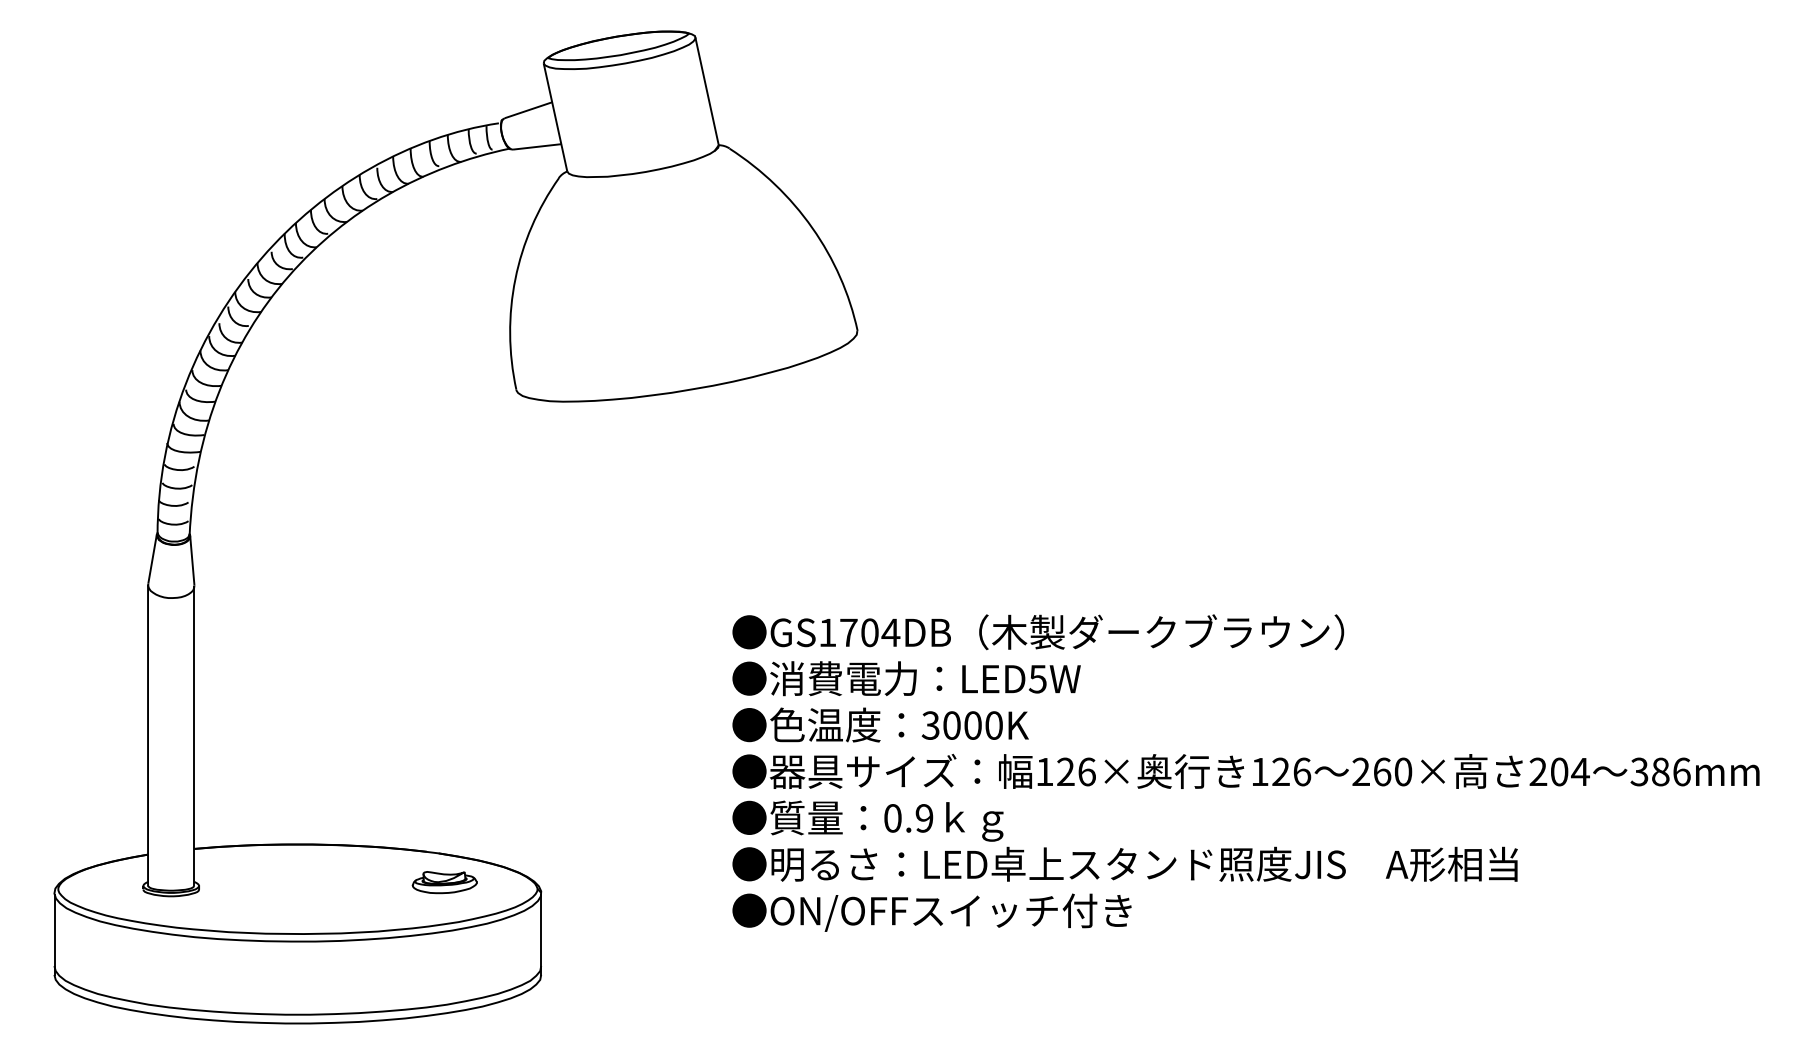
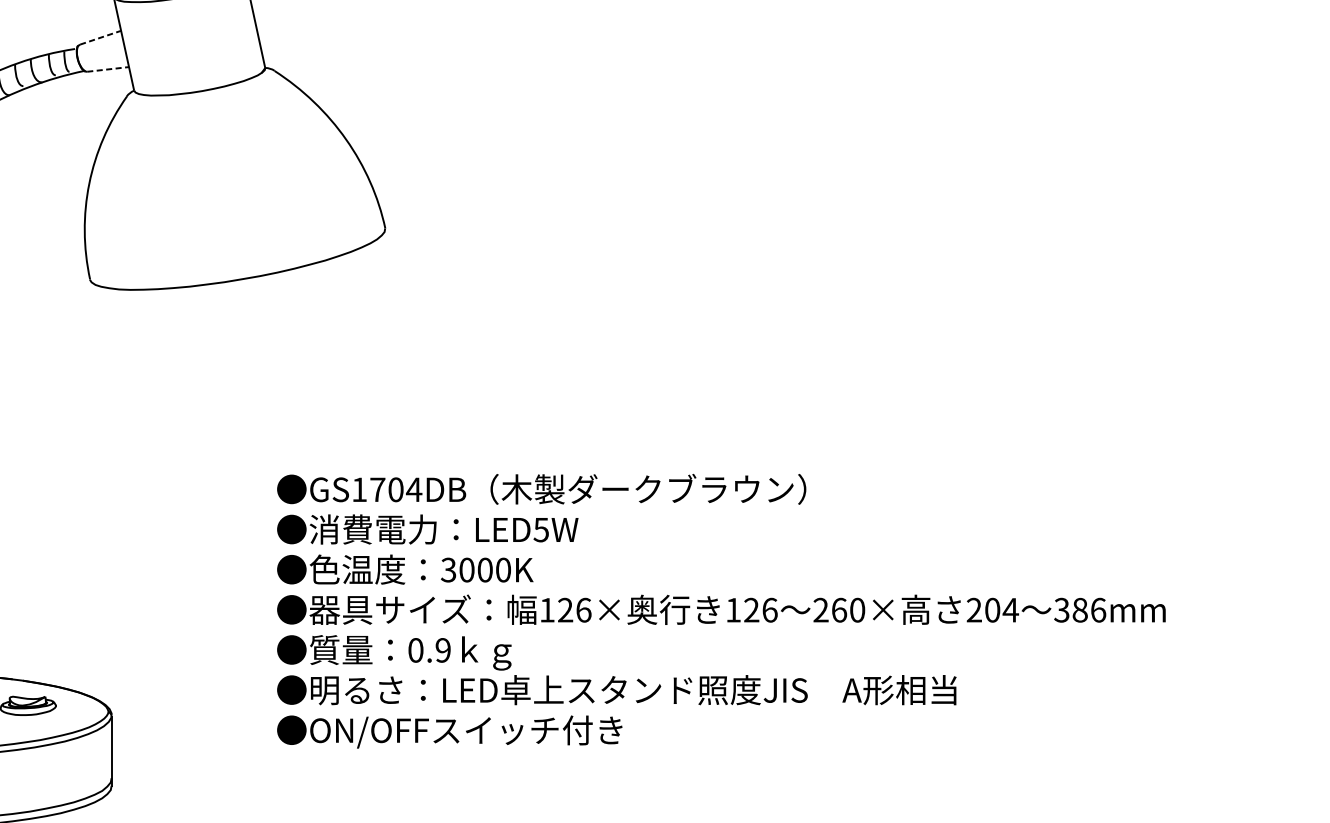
line: (528, 110) -> (100, 37), solid -> dashed
line: (537, 146) -> (108, 69), solid -> dashed

